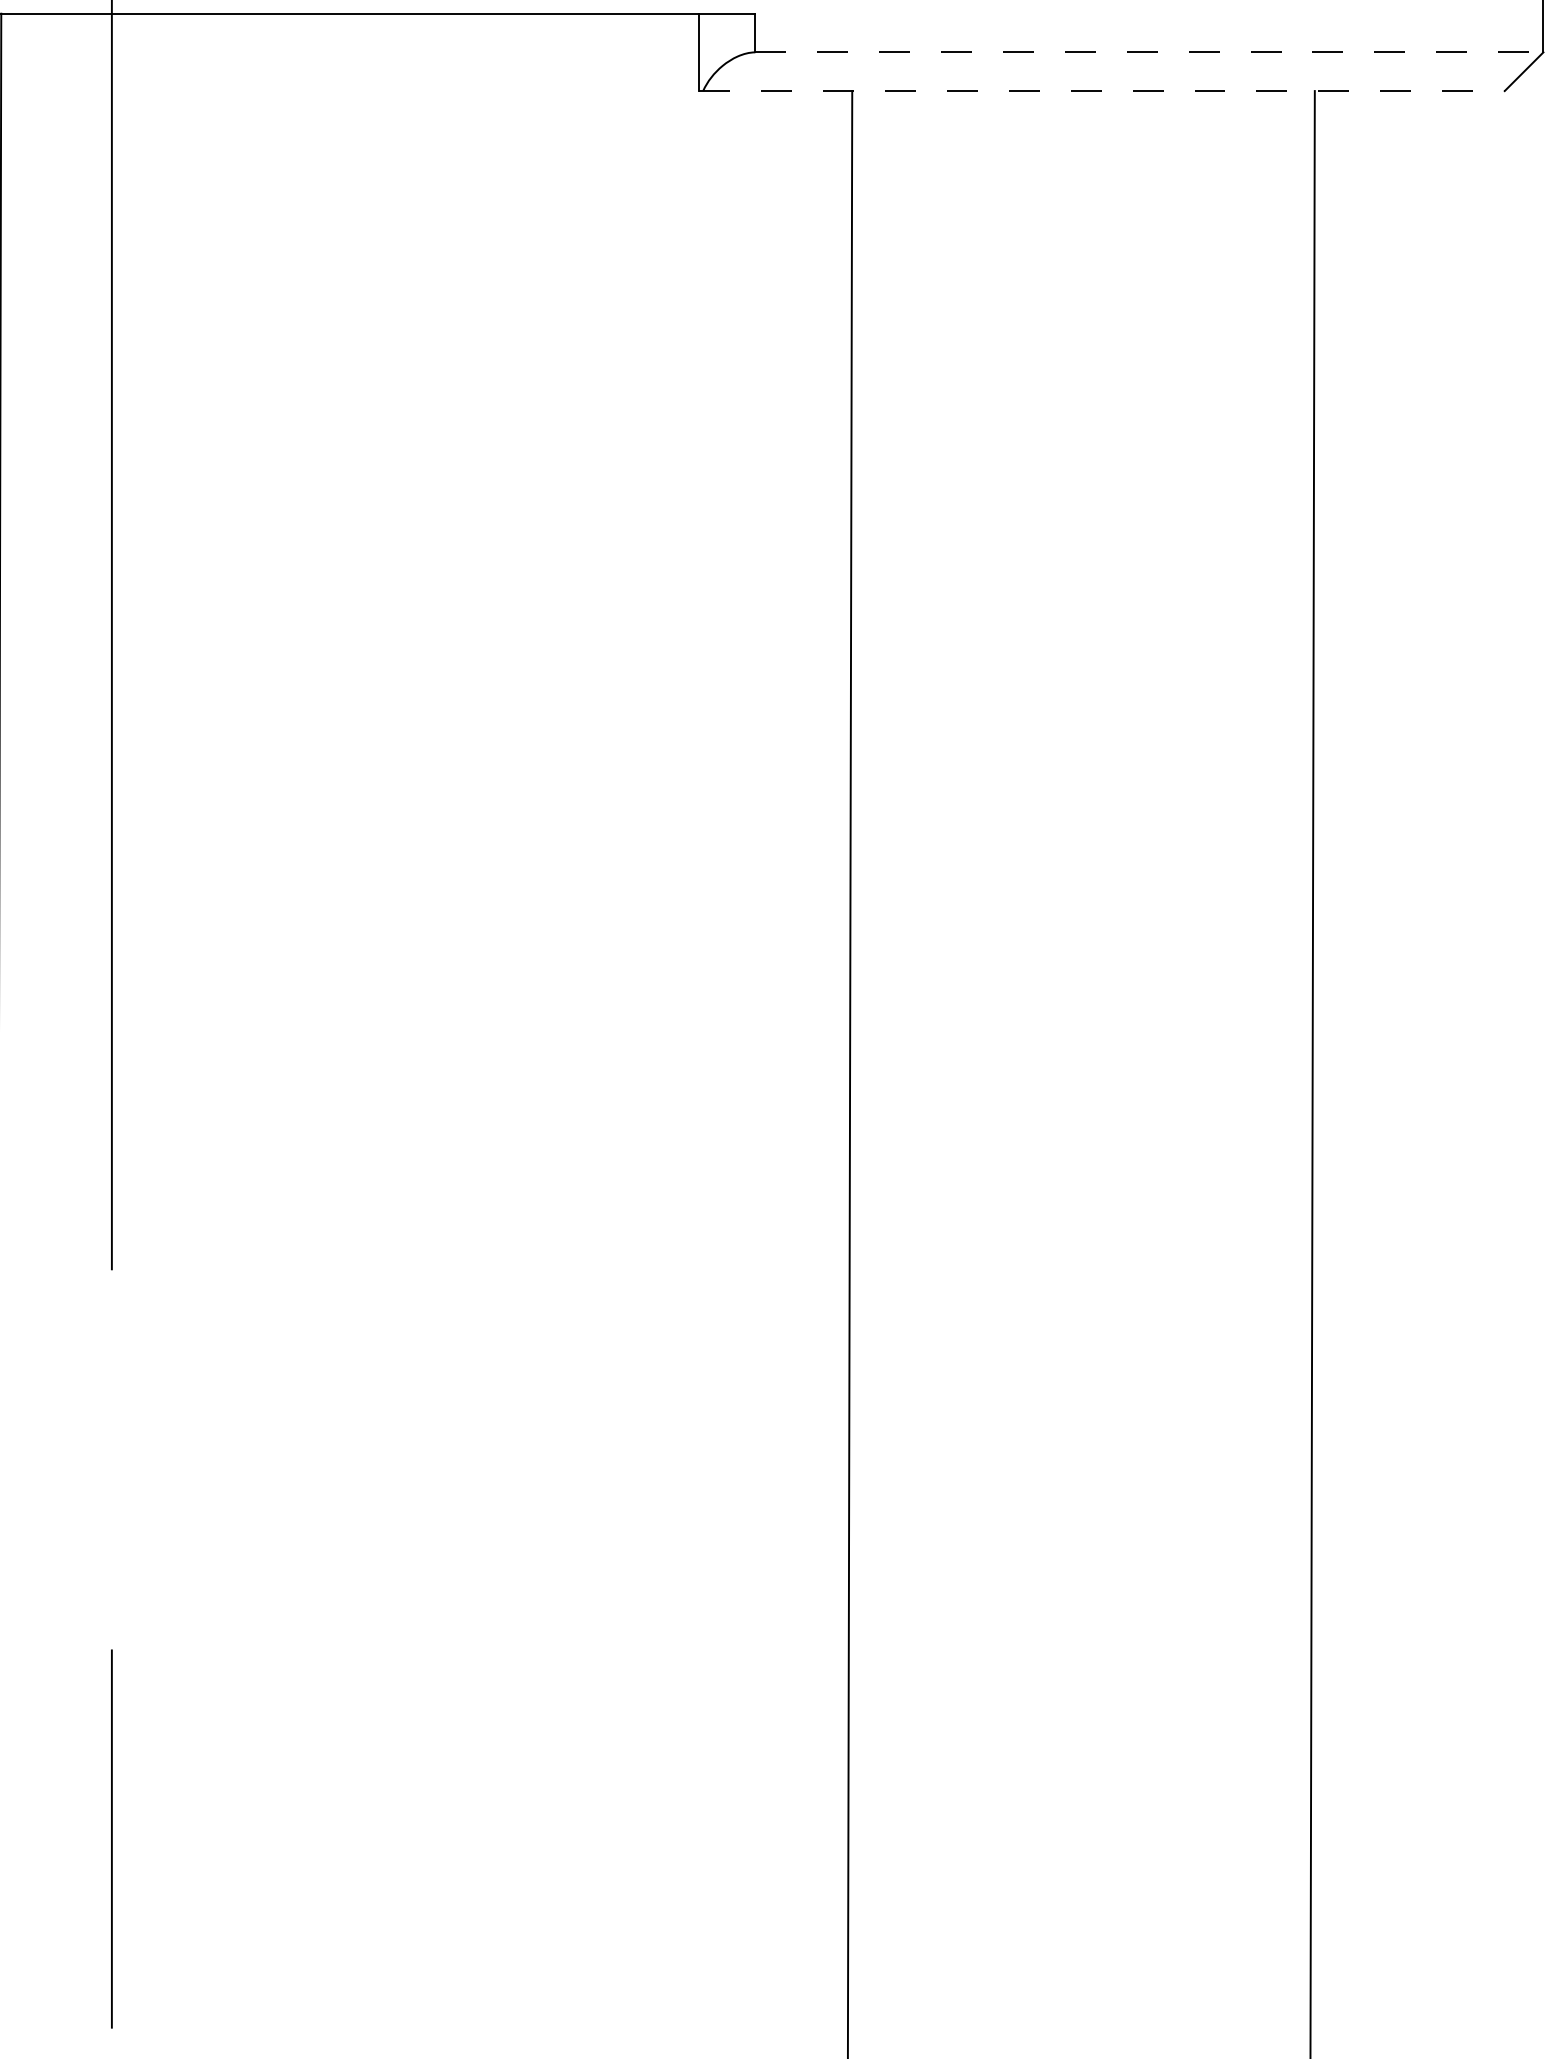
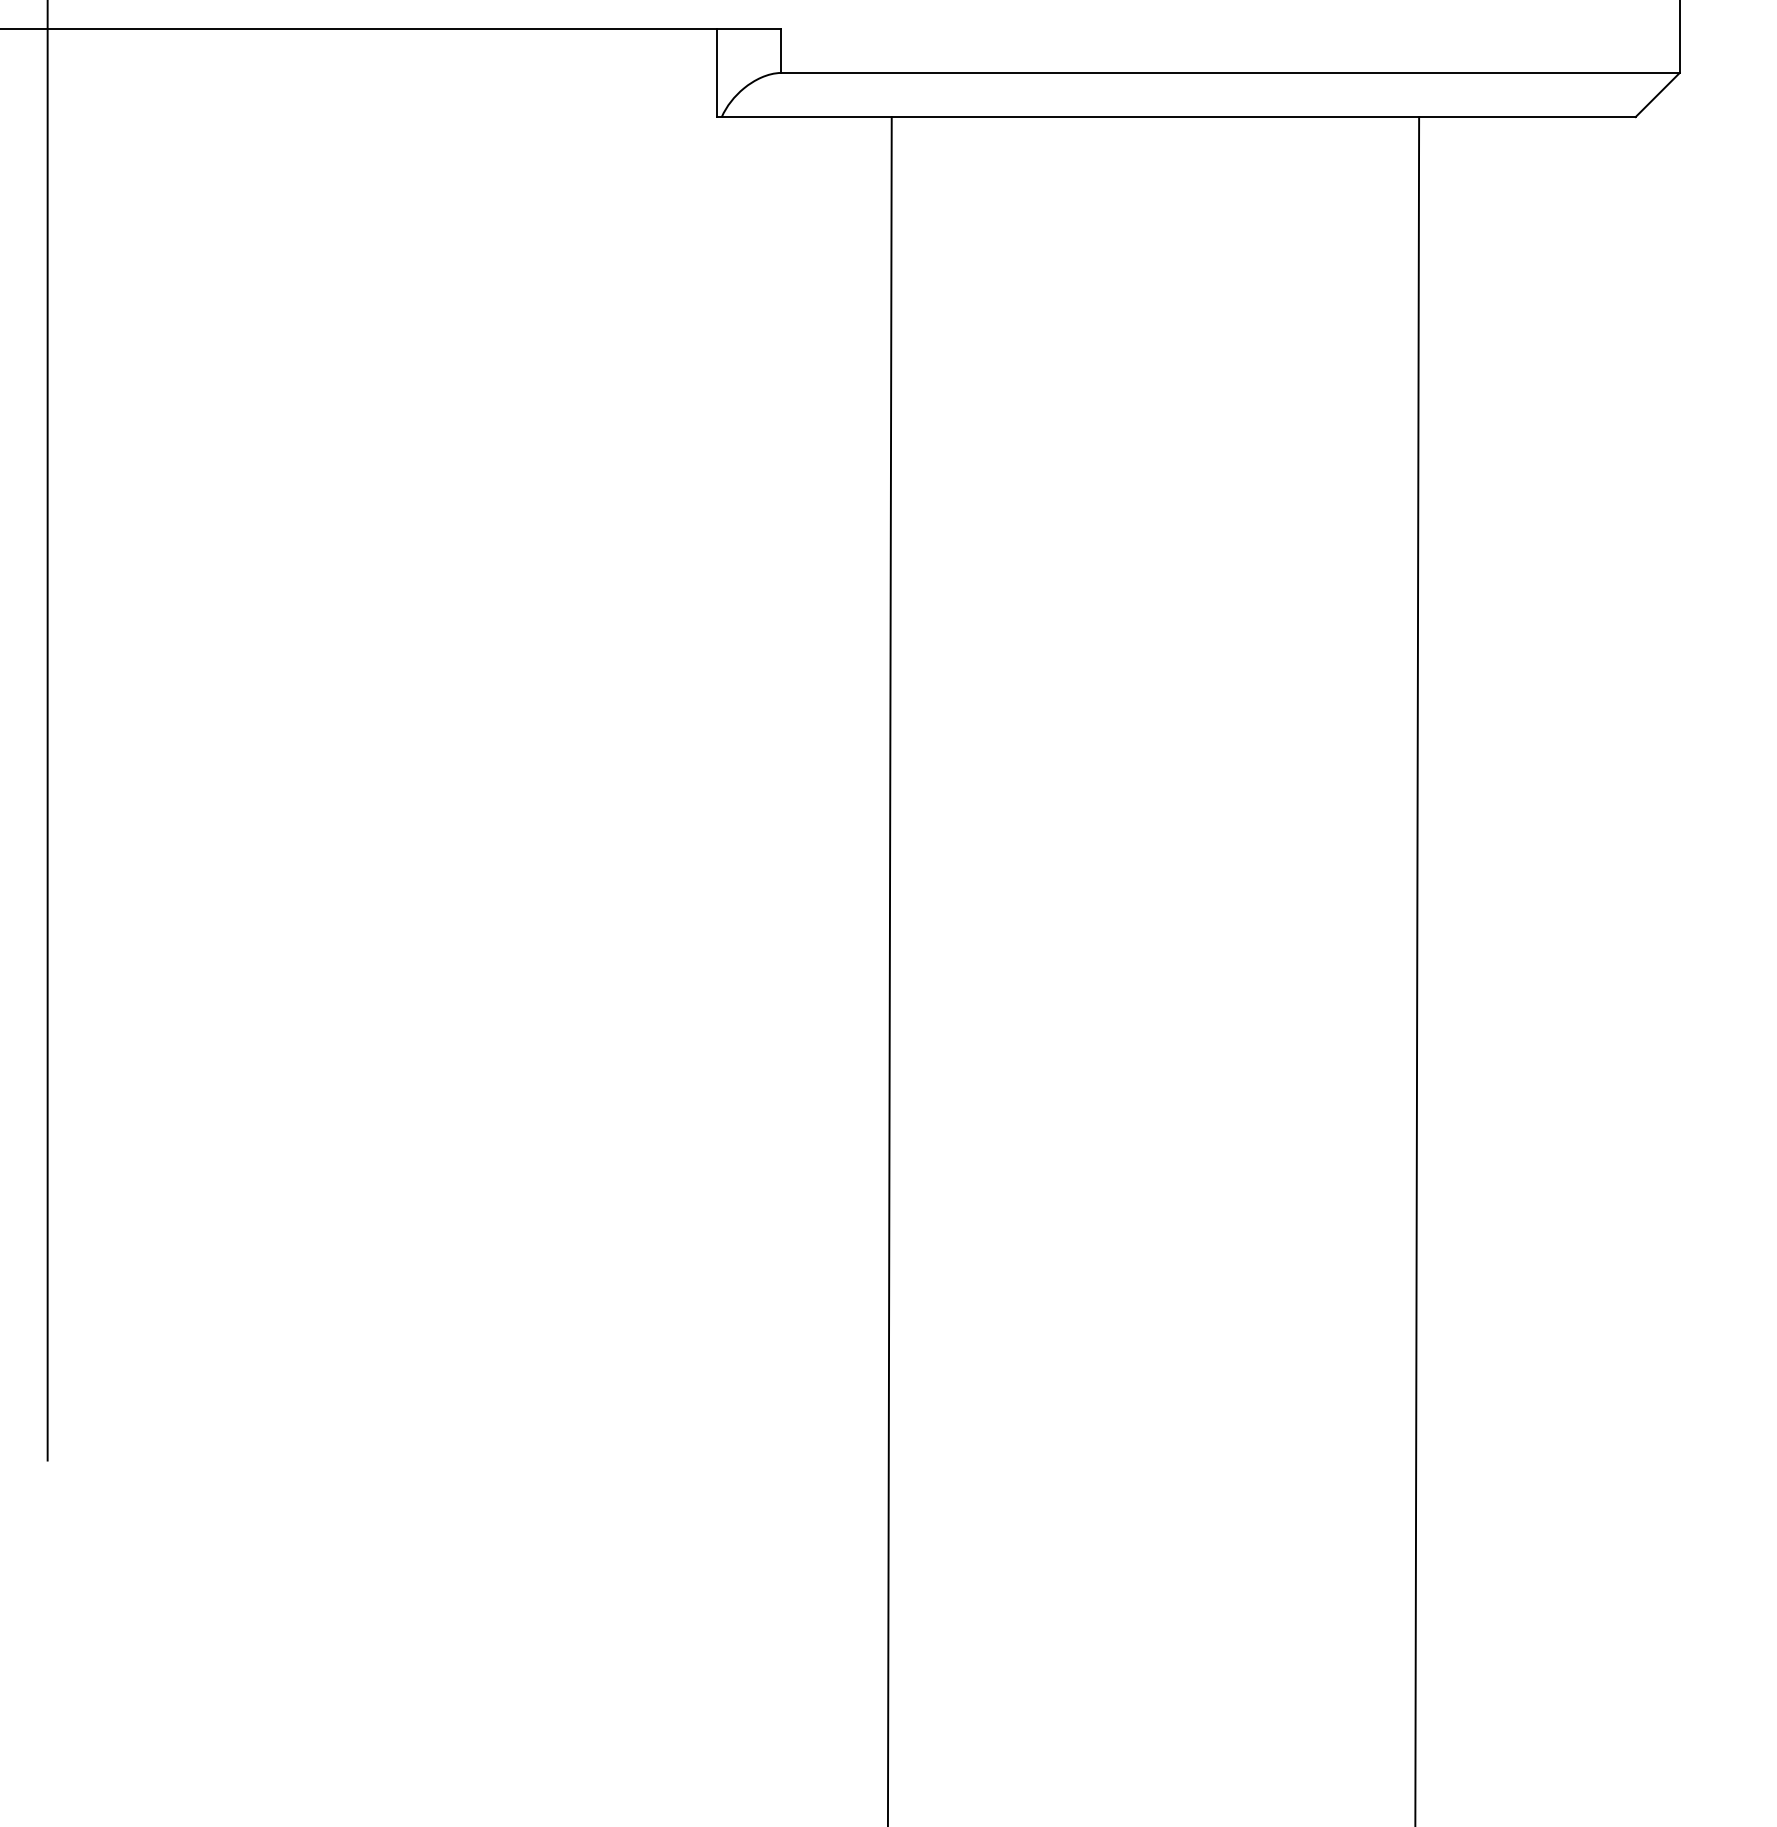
line: (1149, 52) -> (1230, 73), dashed -> solid
line: (1102, 91) -> (1177, 117), dashed -> solid

